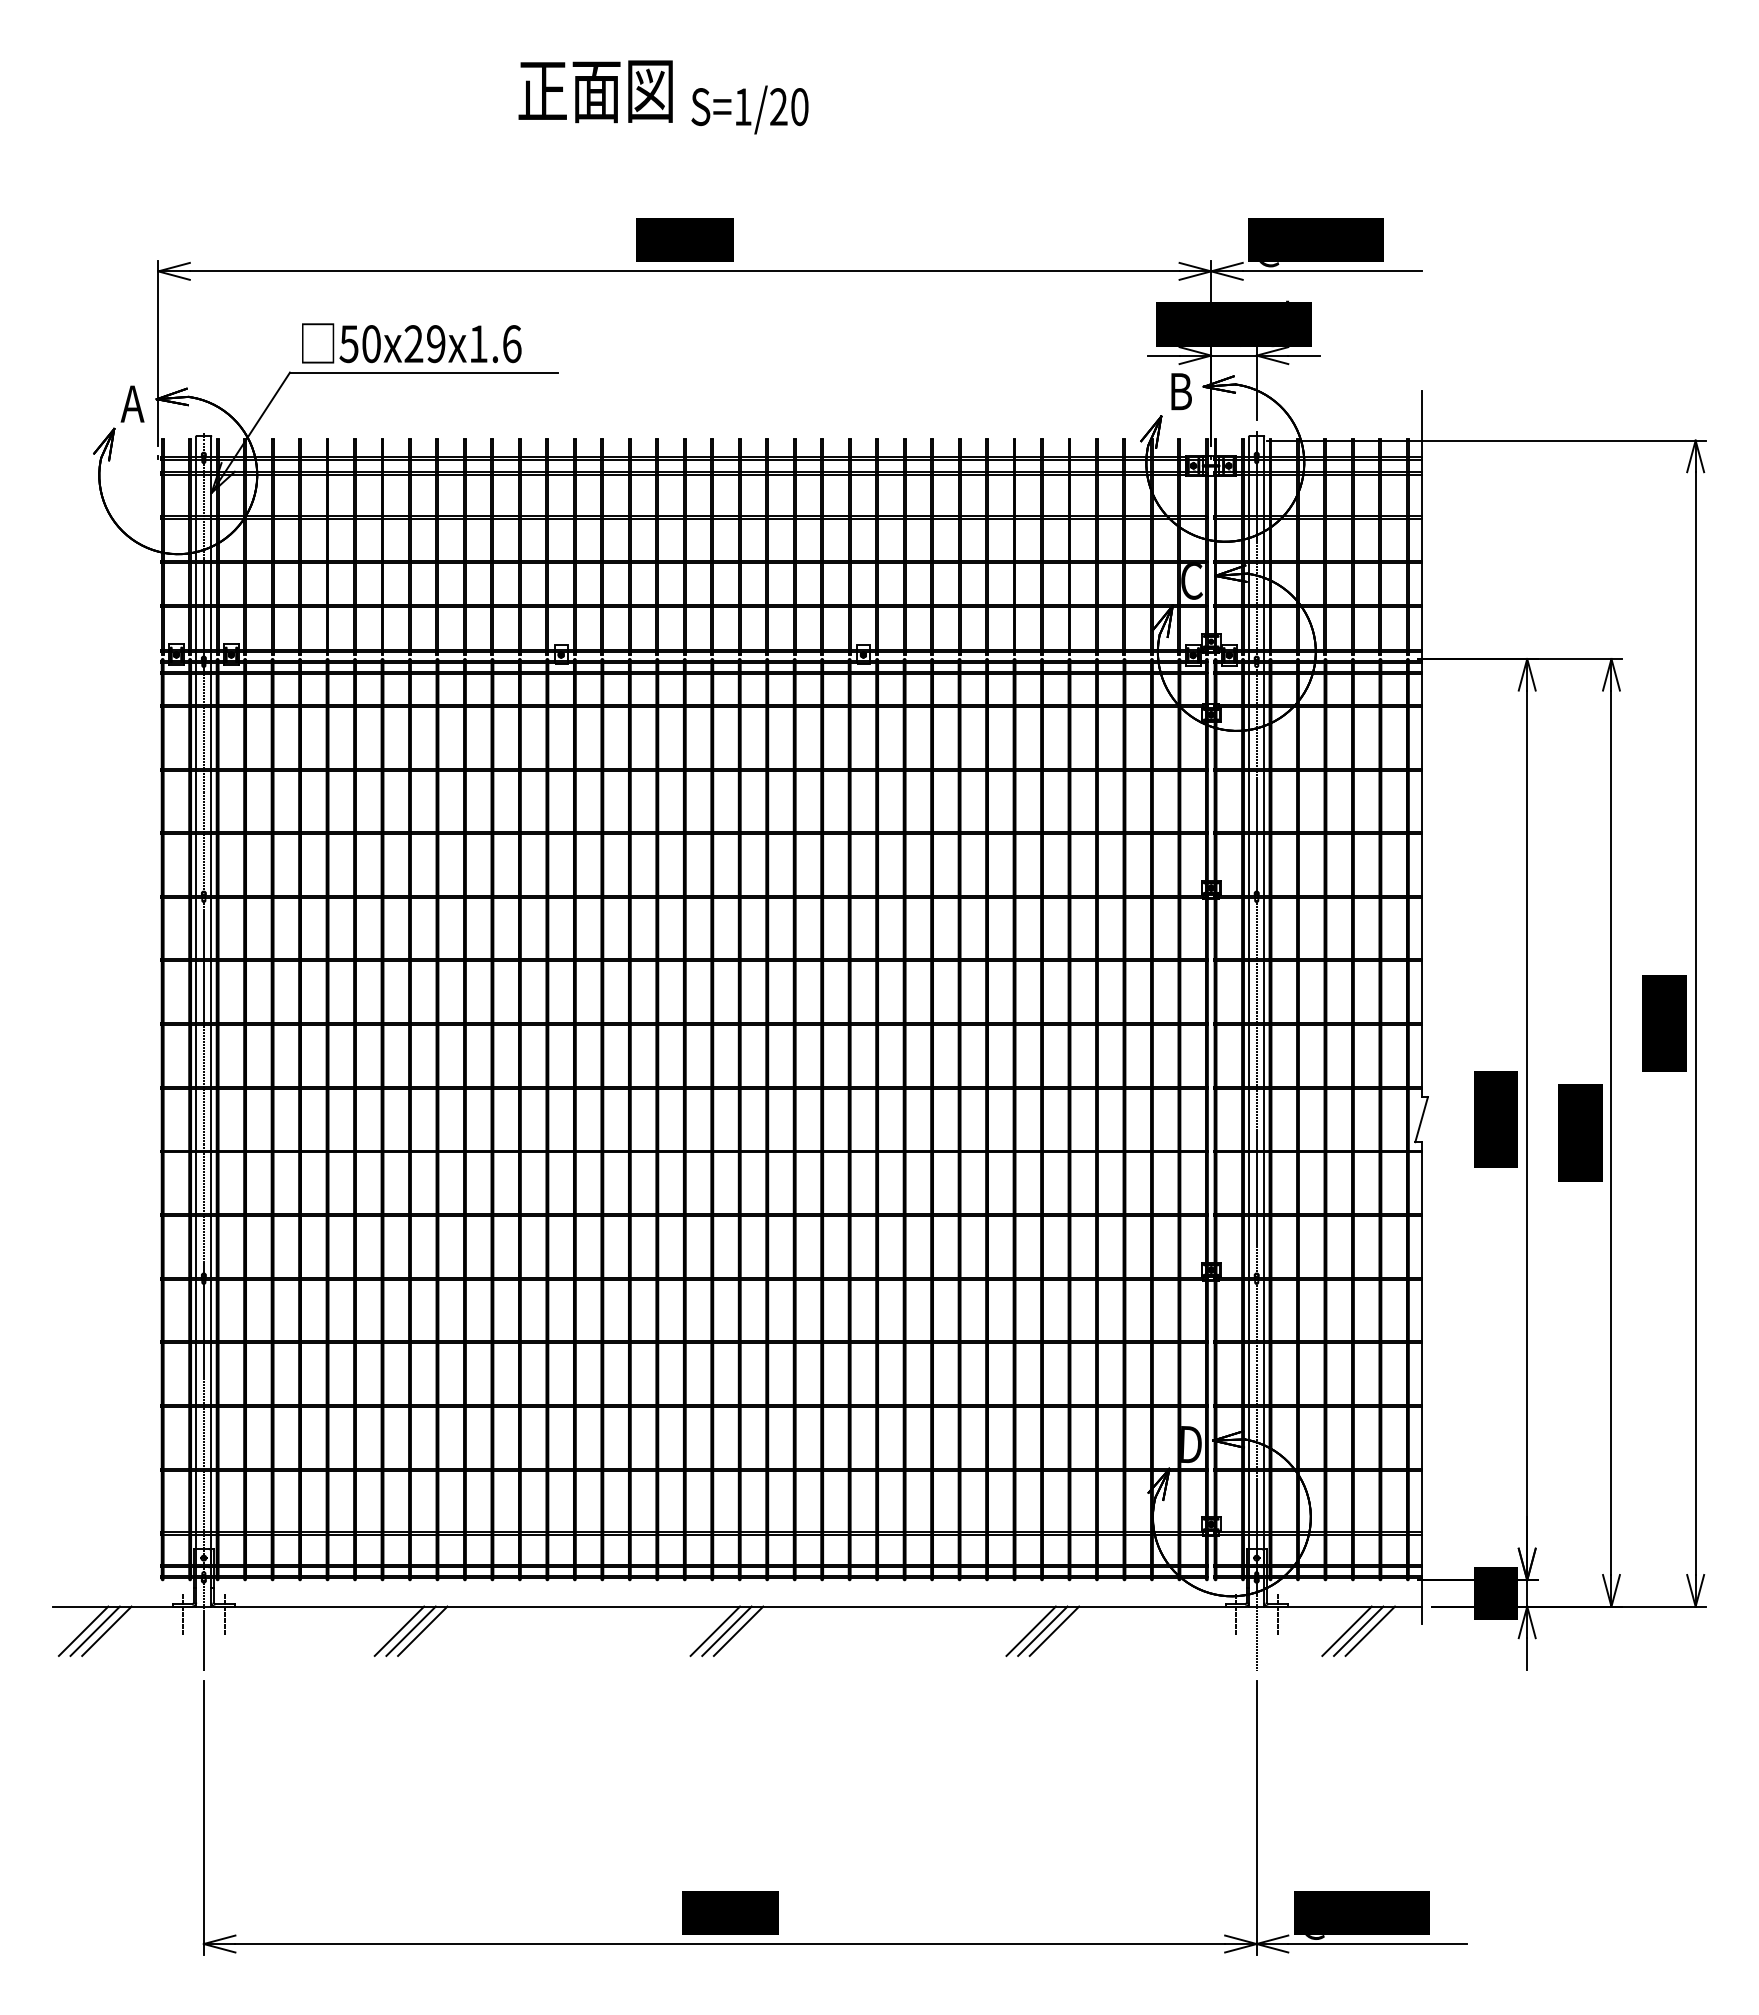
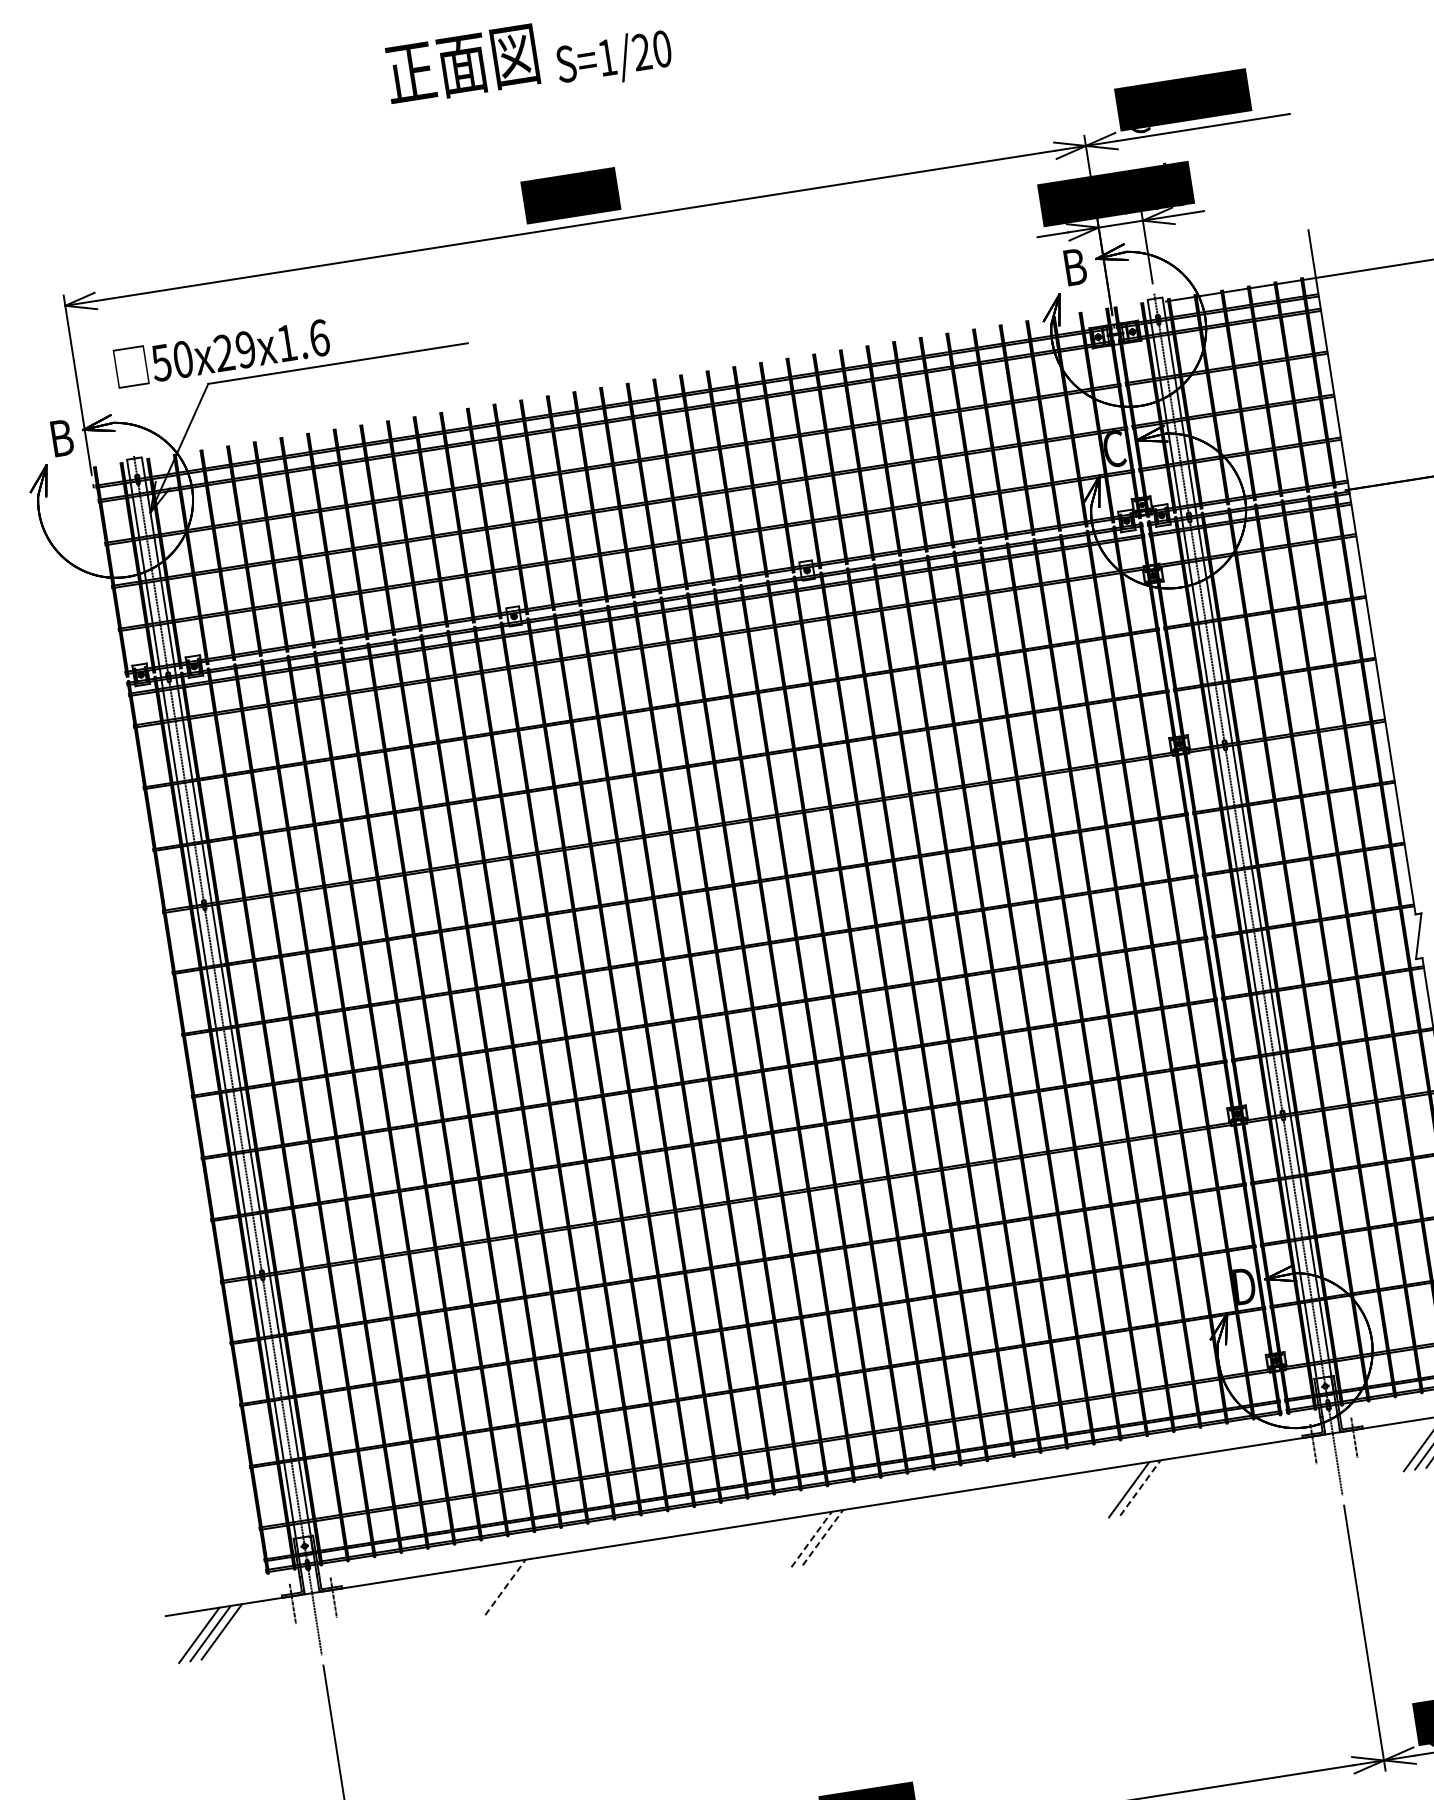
text: (411, 343) -> (221, 352), moved
text: (132, 403) -> (60, 437), A -> B
line: (410, 1630) -> (516, 1585), removed
line: (422, 1630) -> (527, 1583), removed
line: (738, 1630) -> (834, 1535), removed
line: (1030, 1630) -> (1117, 1490), removed
line: (399, 1631) -> (505, 1587), solid -> dashed
line: (715, 1631) -> (811, 1539), solid -> dashed
line: (726, 1631) -> (822, 1538), solid -> dashed
line: (1054, 1631) -> (1140, 1488), solid -> dashed

